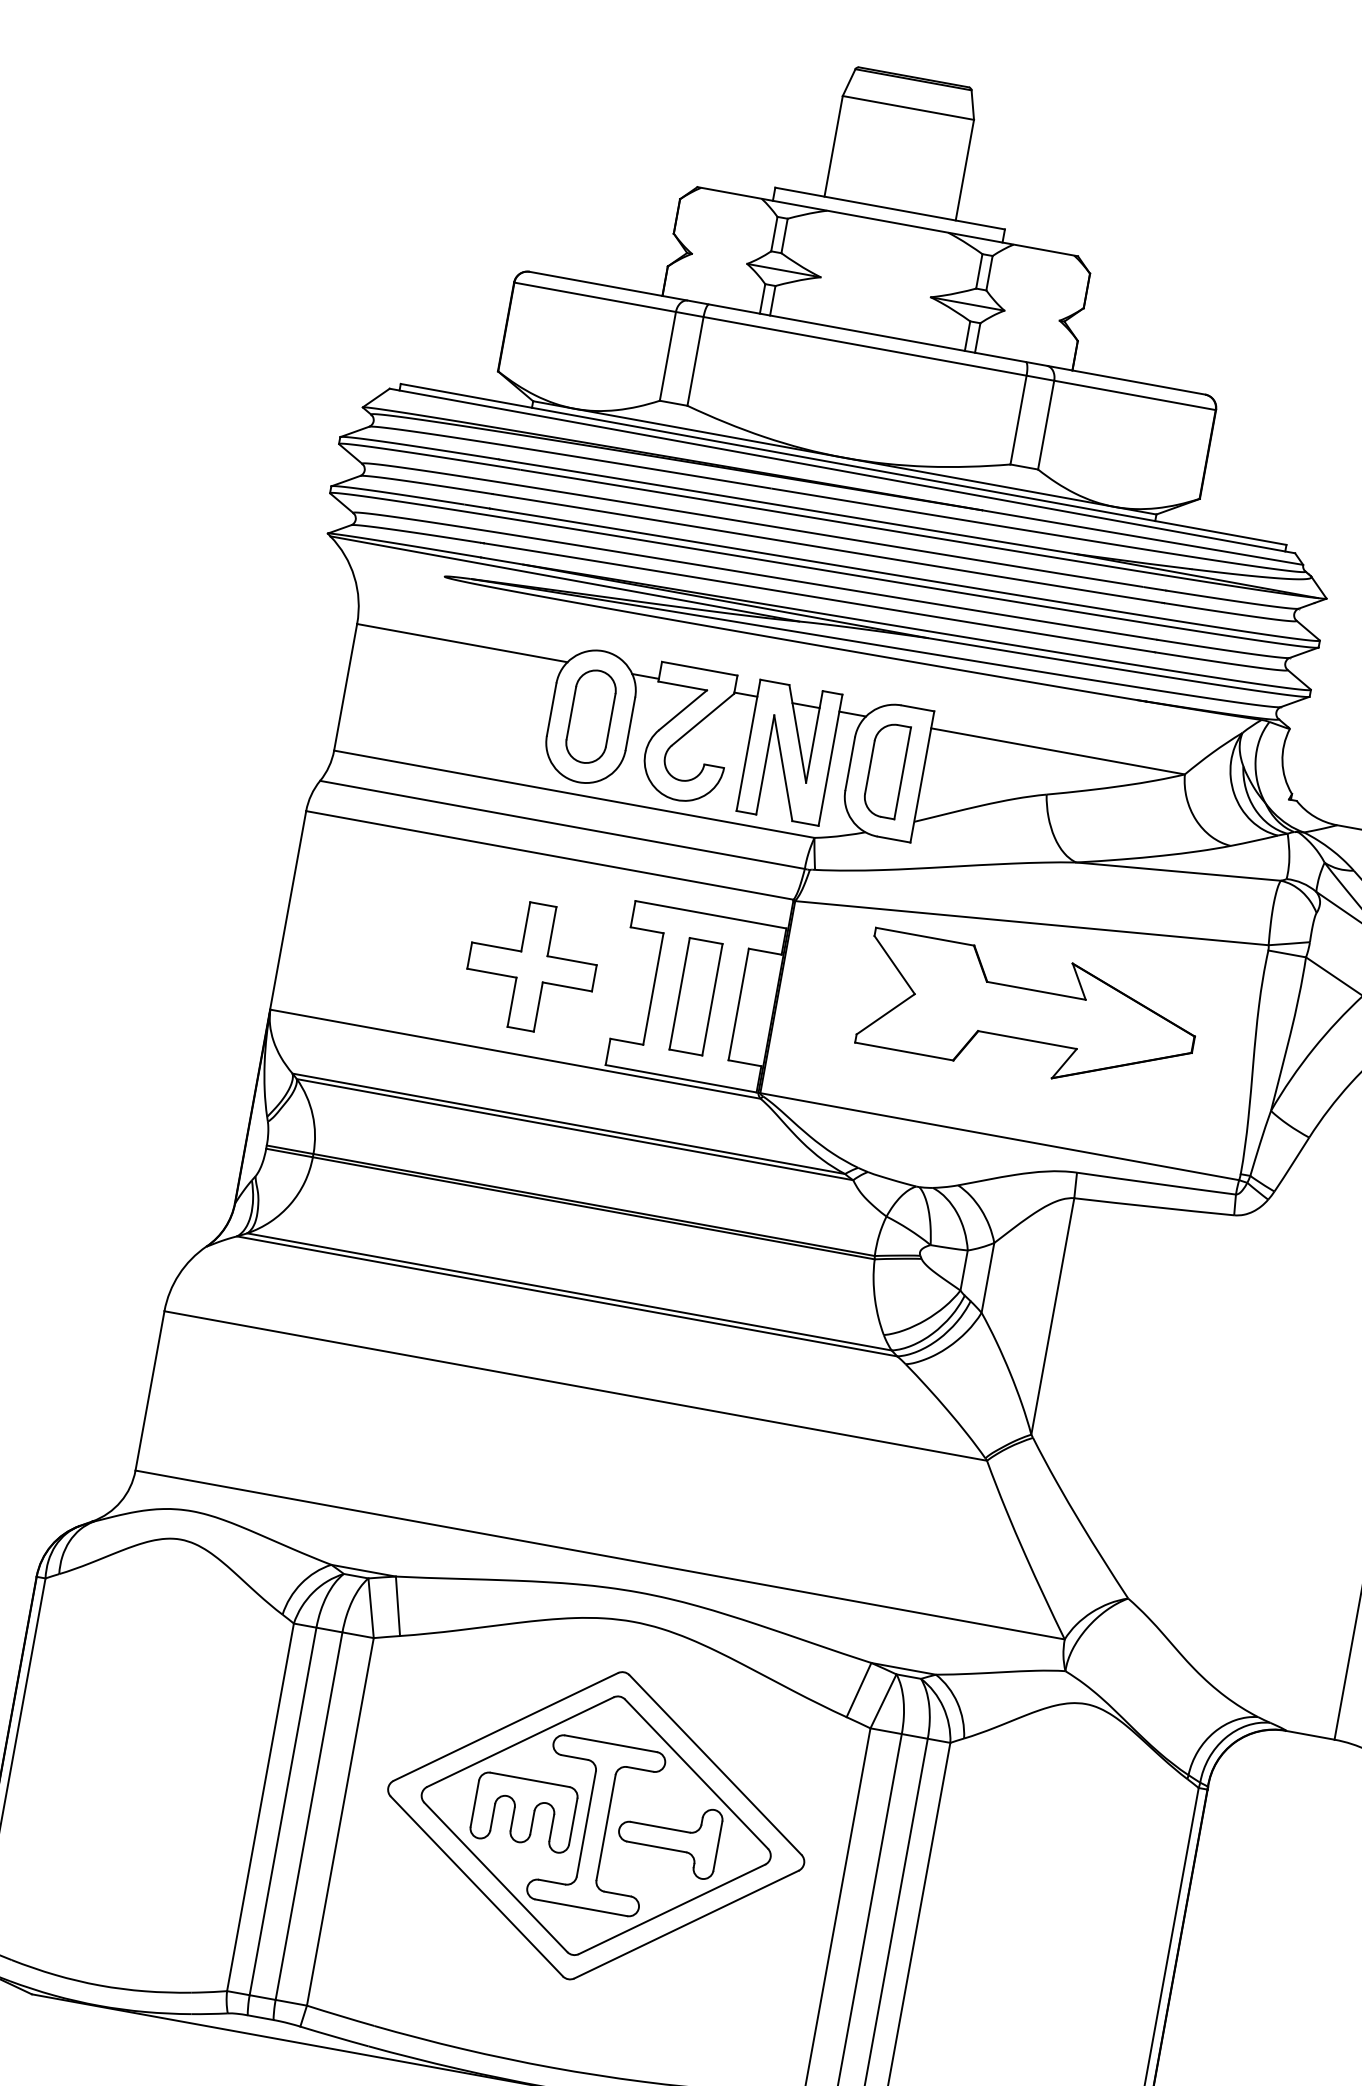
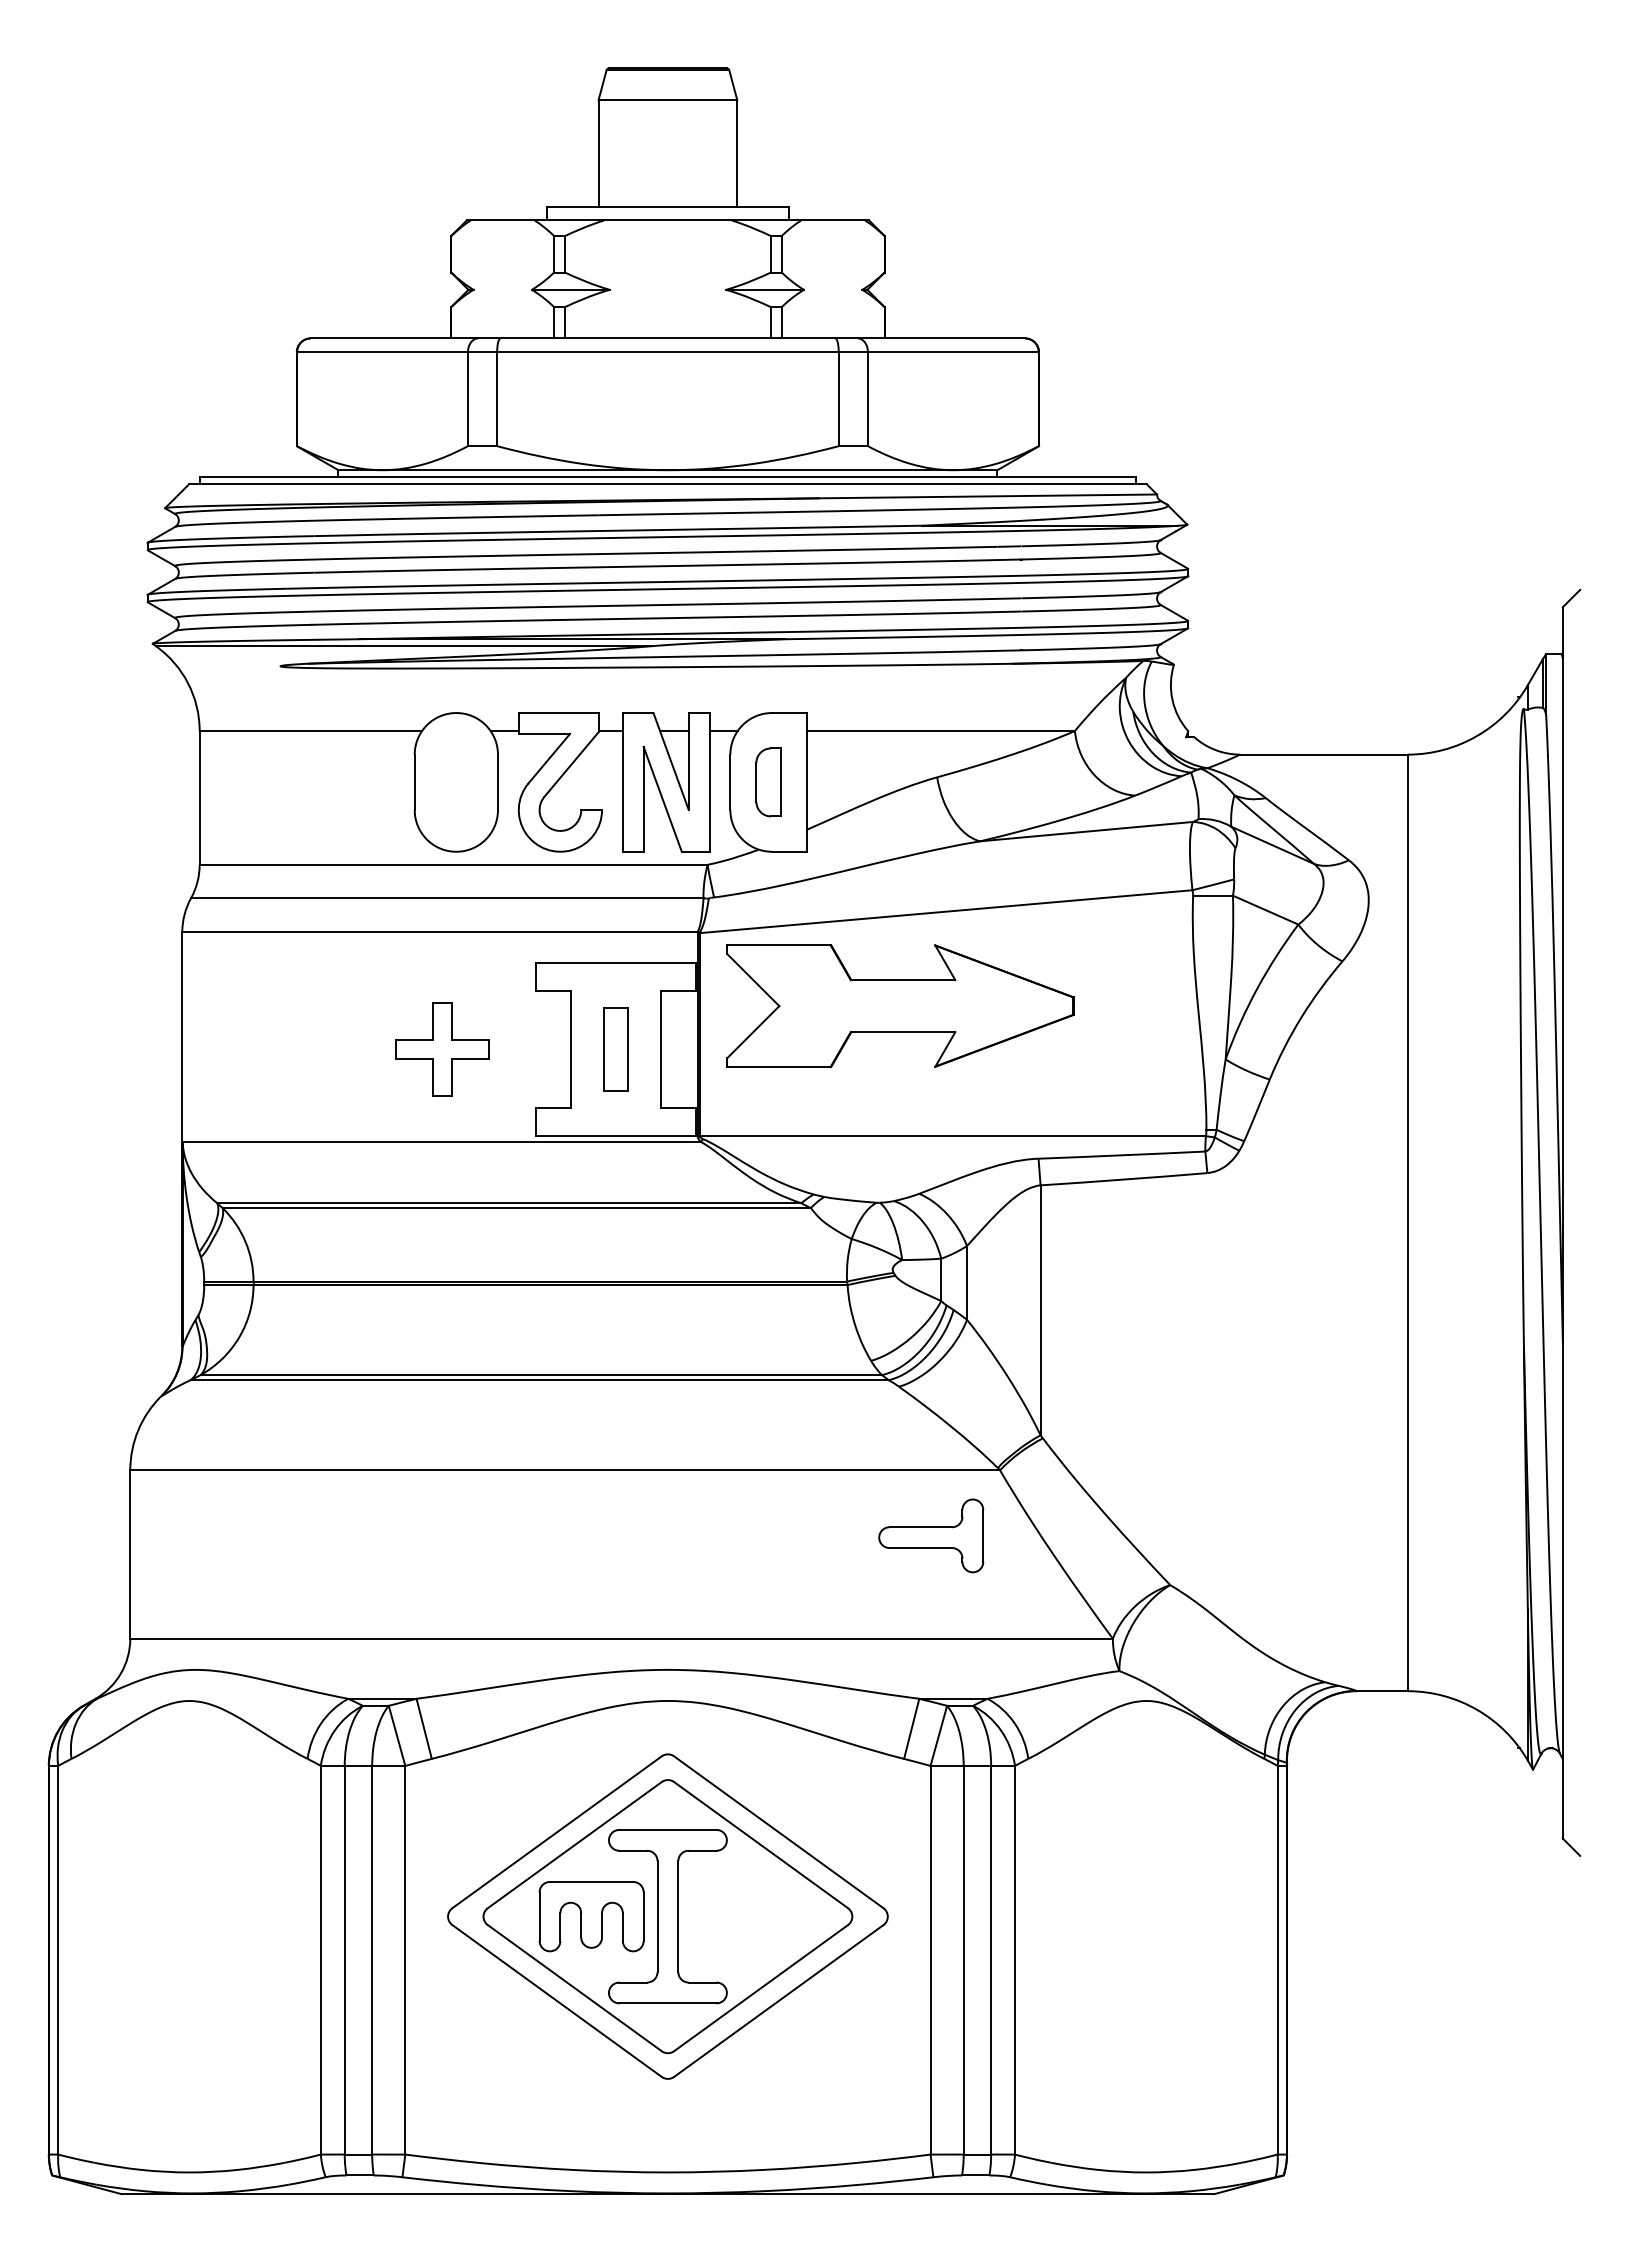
part: (590, 716) -> (455, 782), removed
part: (886, 770) -> (768, 782), size x0.7
part: (532, 966) -> (442, 1049), size x0.7
part: (695, 996) -> (615, 1049), size x0.7
part: (1029, 1014) -> (900, 1005), moved
part: (669, 1836) -> (931, 1535), moved

